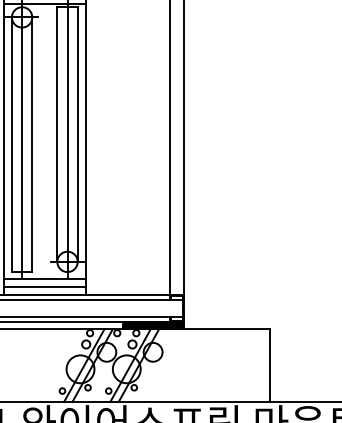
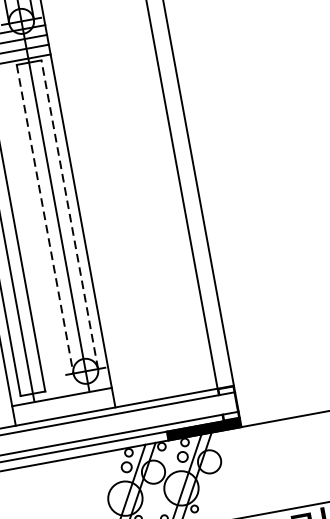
line: (77, 134) -> (69, 214), solid -> dashed
line: (57, 135) -> (45, 220), solid -> dashed
line: (44, 287) -> (63, 407), removed

